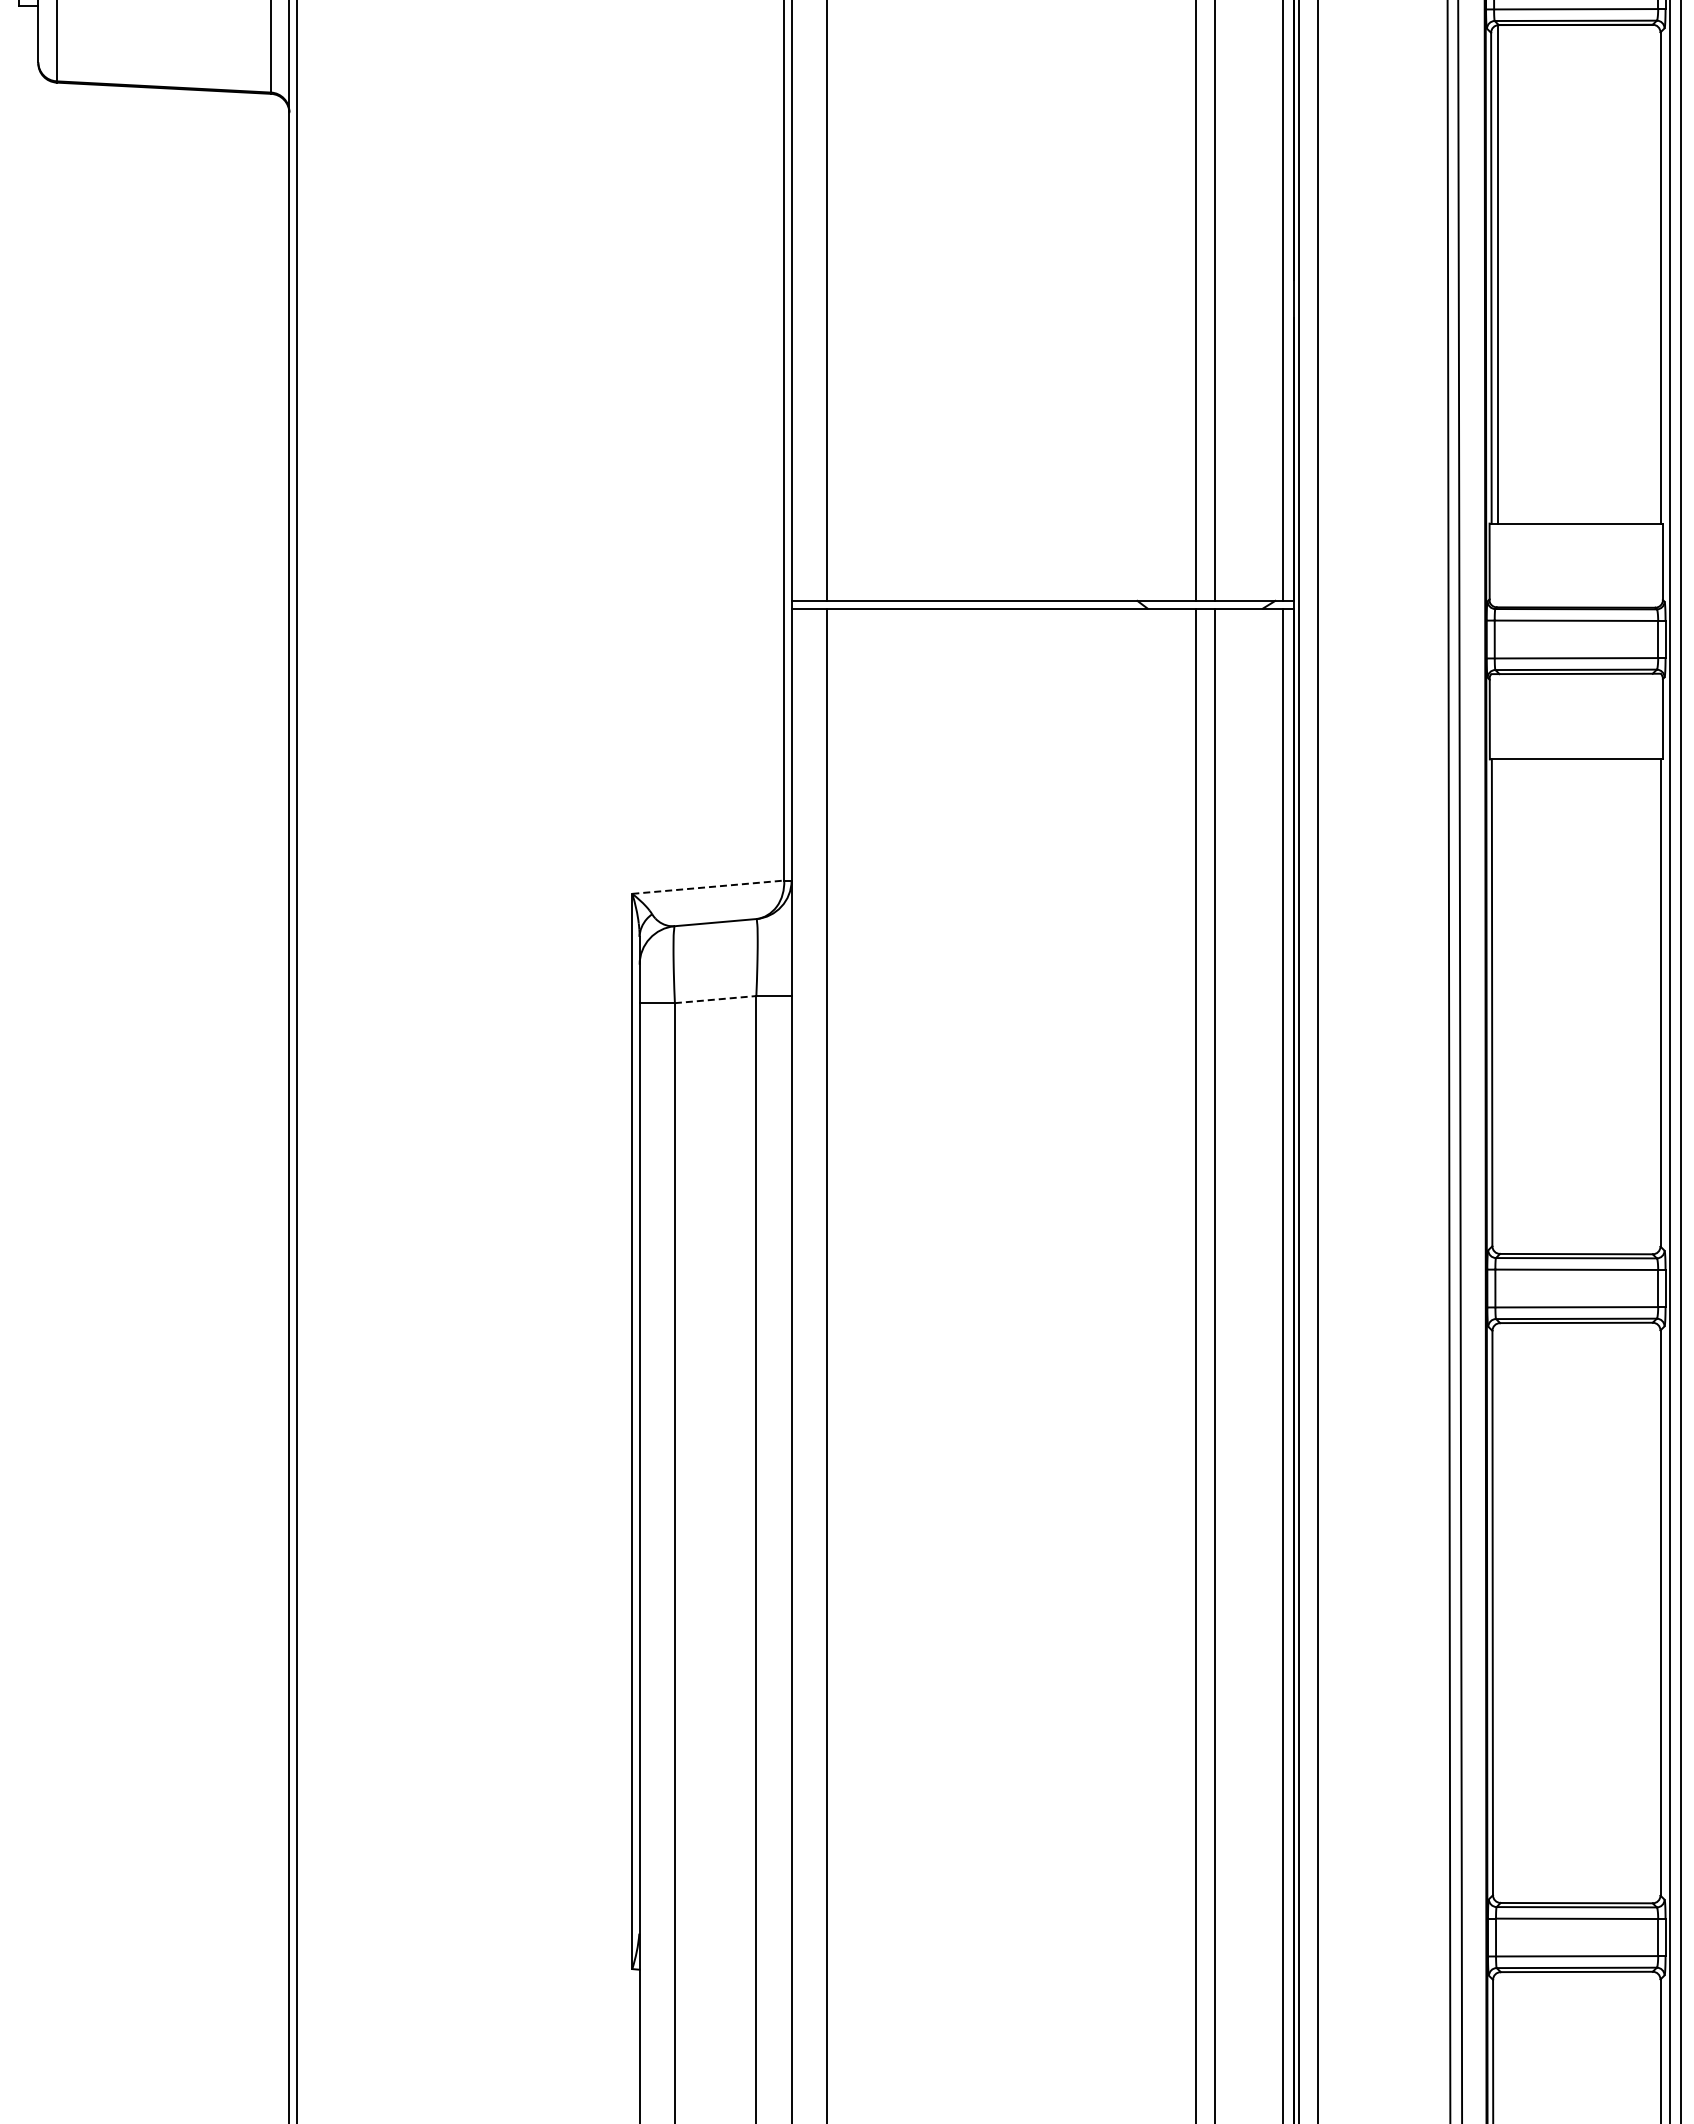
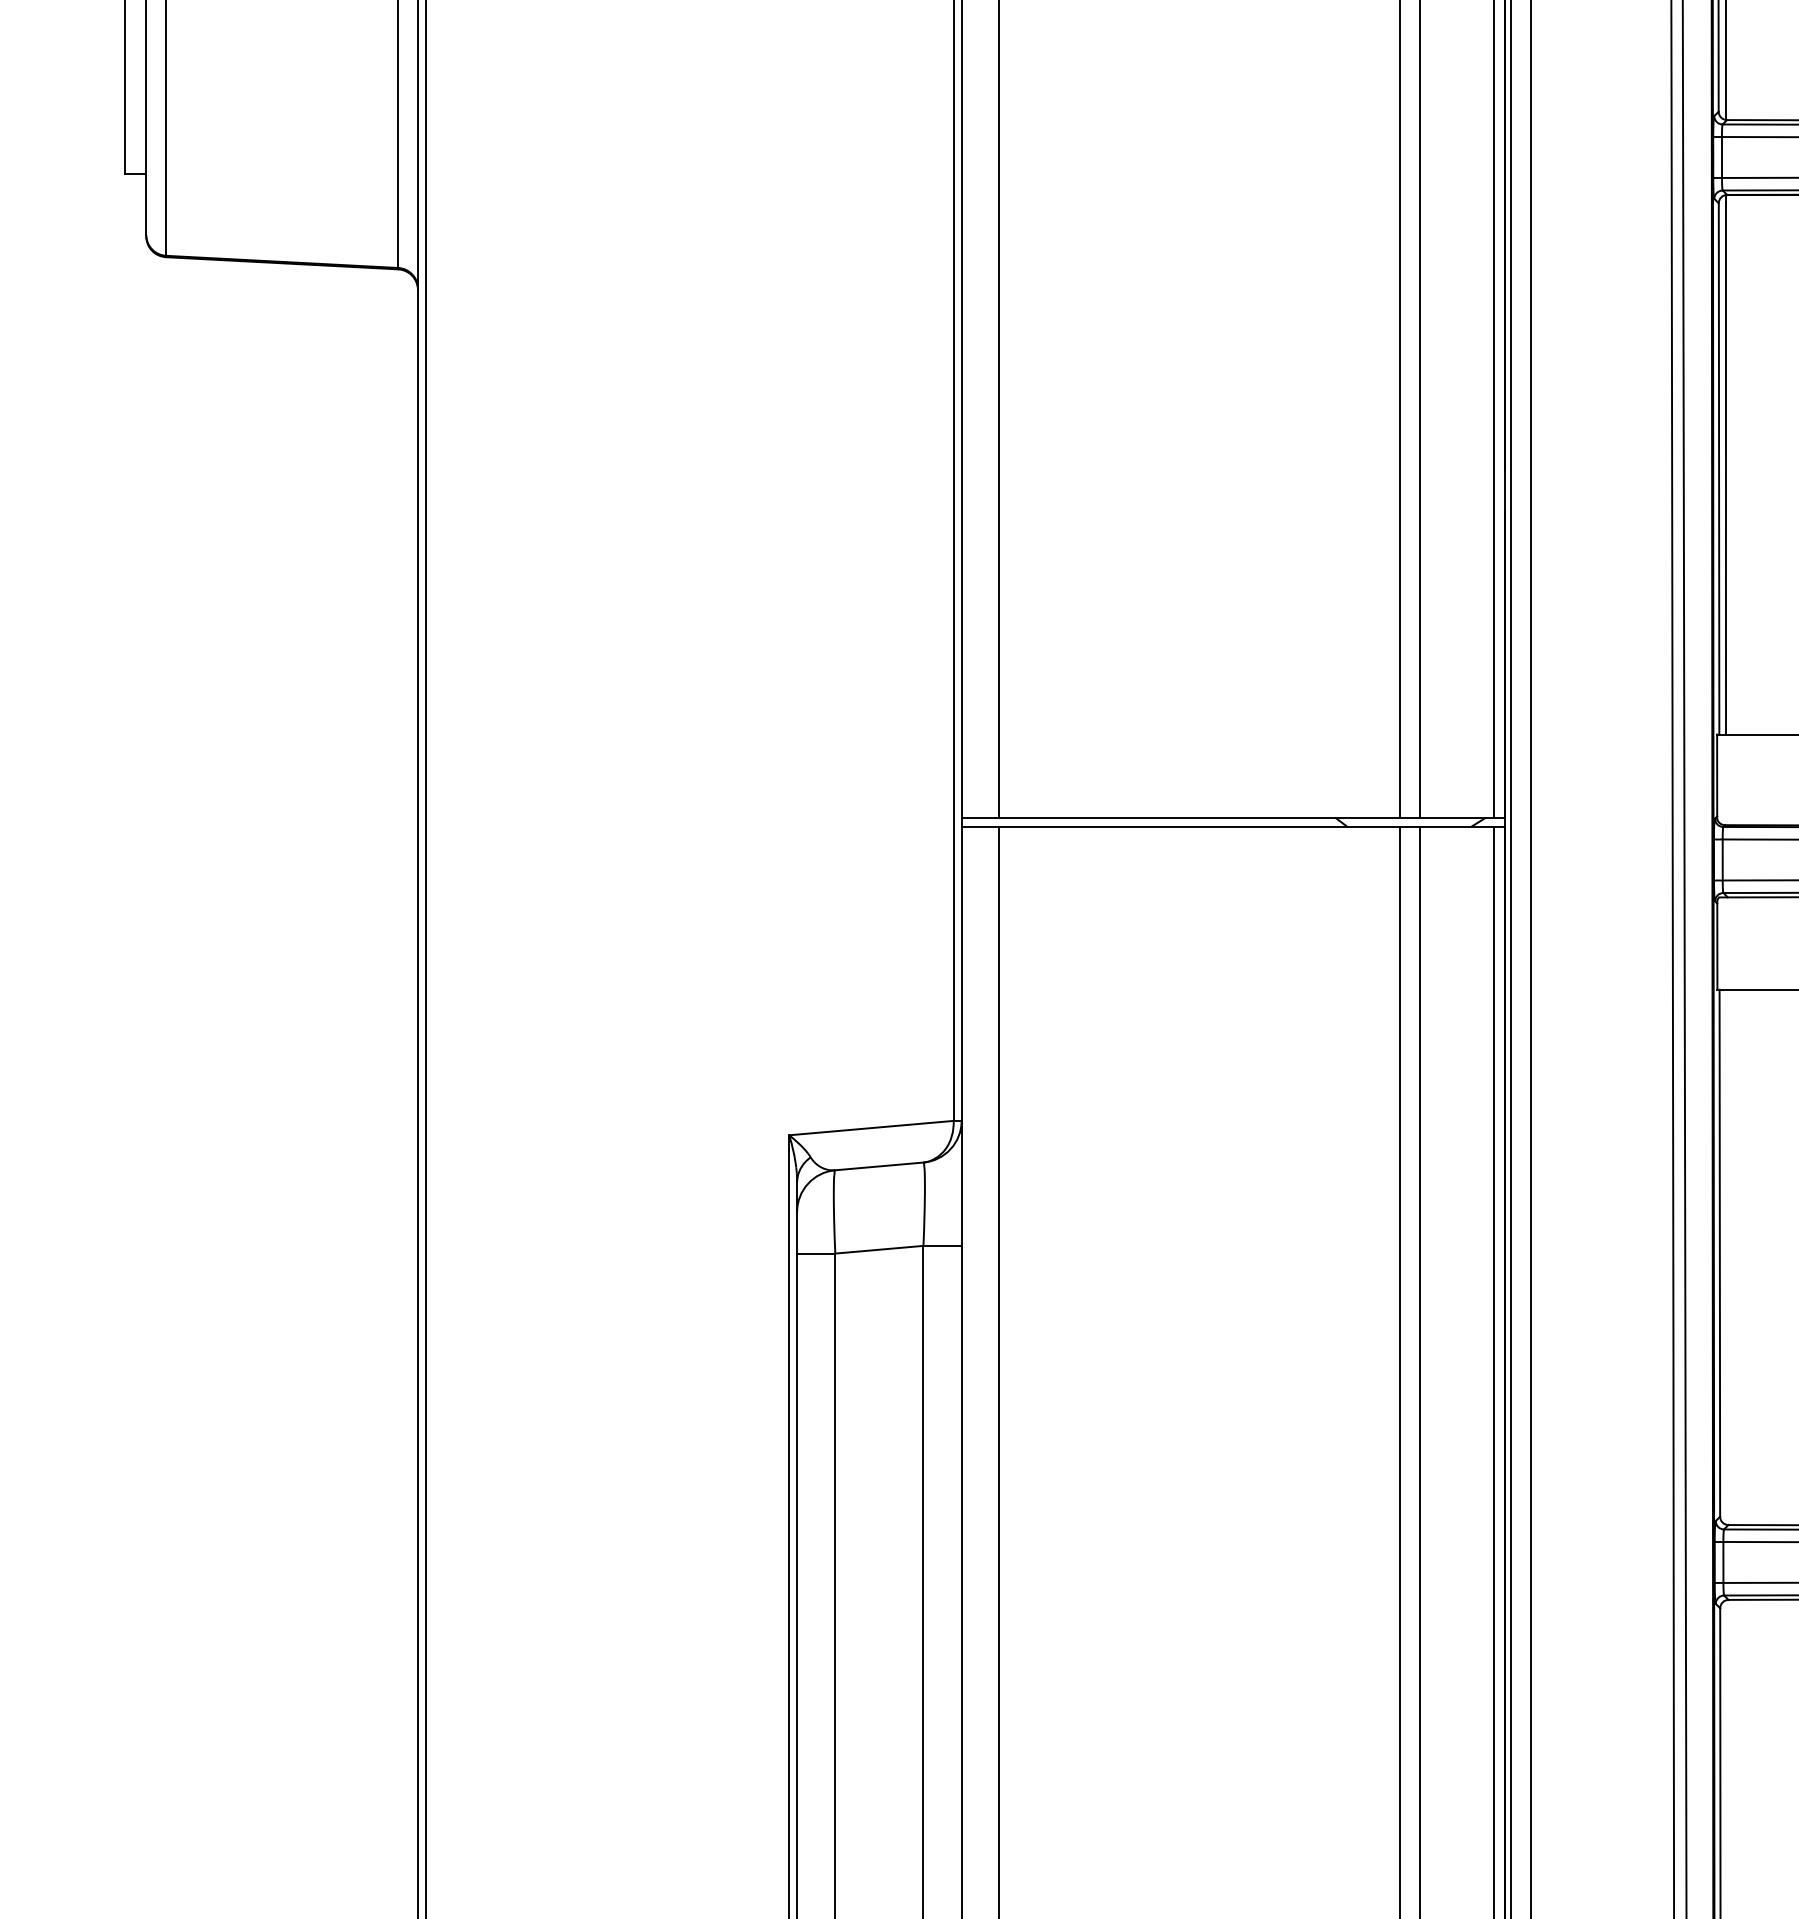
line: (708, 887) -> (871, 1128), dashed -> solid
line: (715, 999) -> (879, 1249), dashed -> solid

